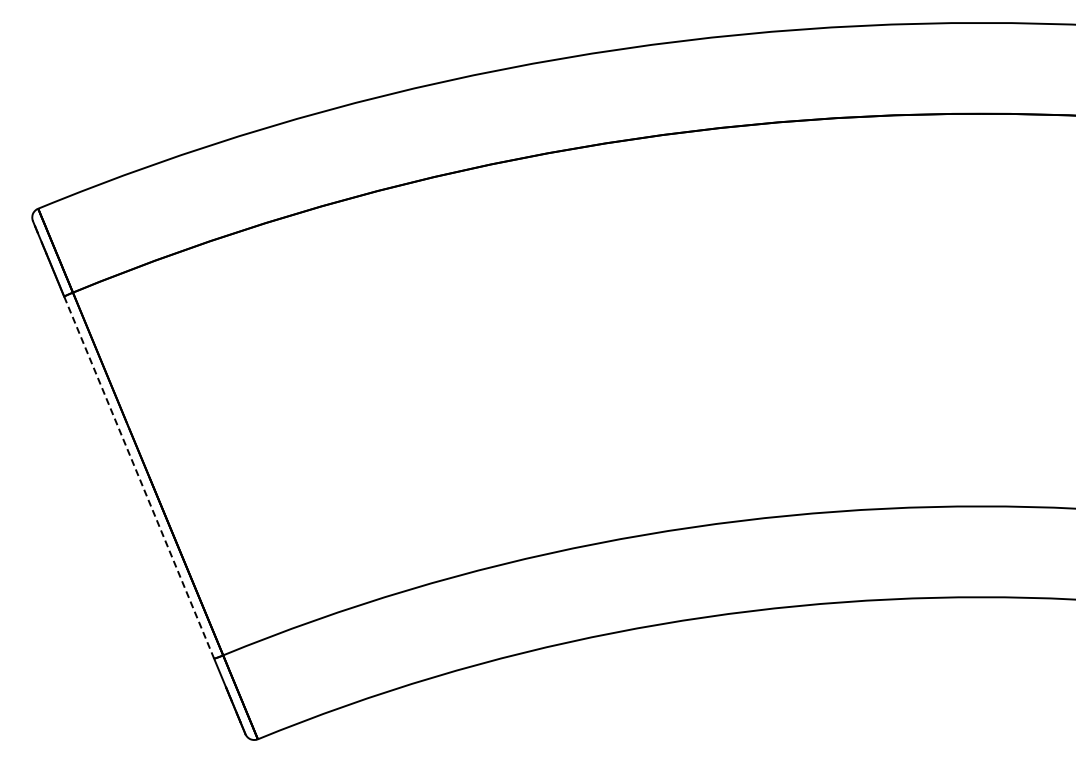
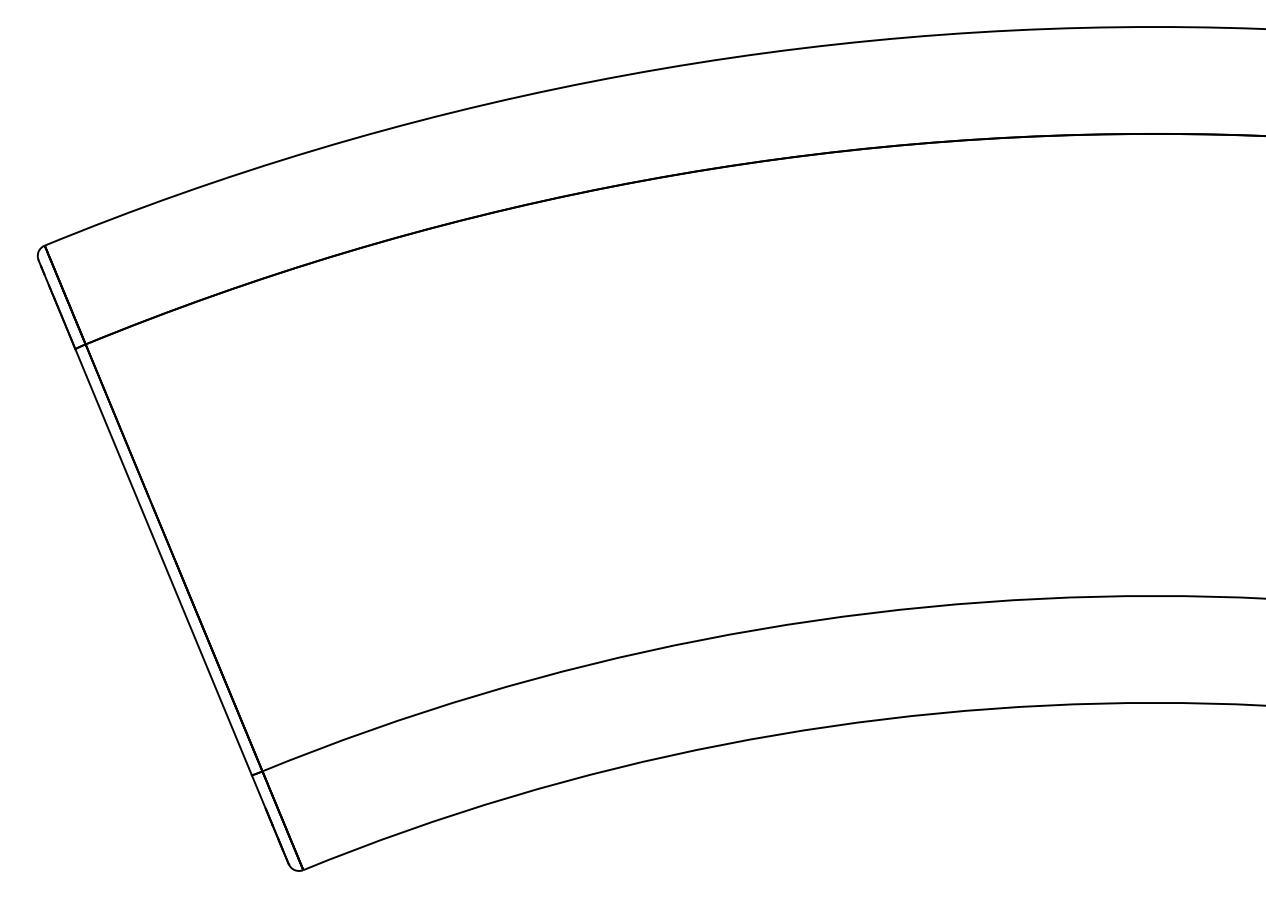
line: (139, 477) -> (163, 561), dashed -> solid

